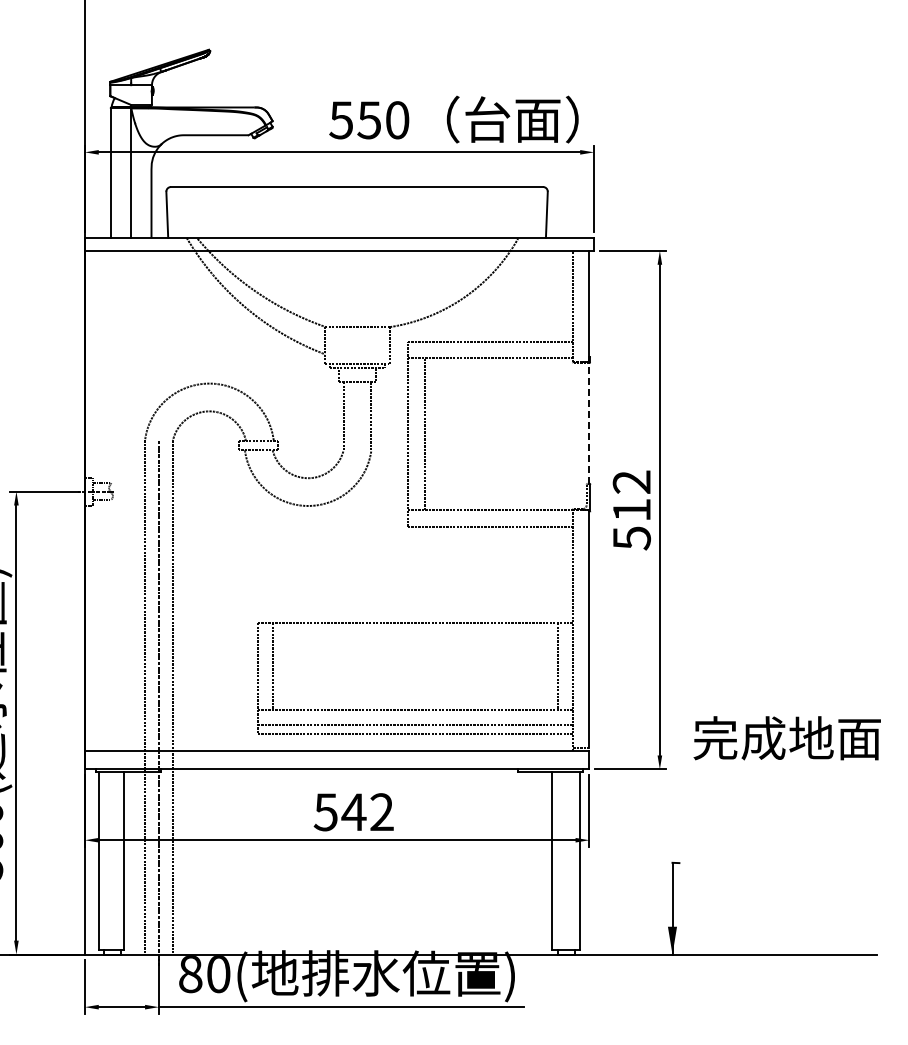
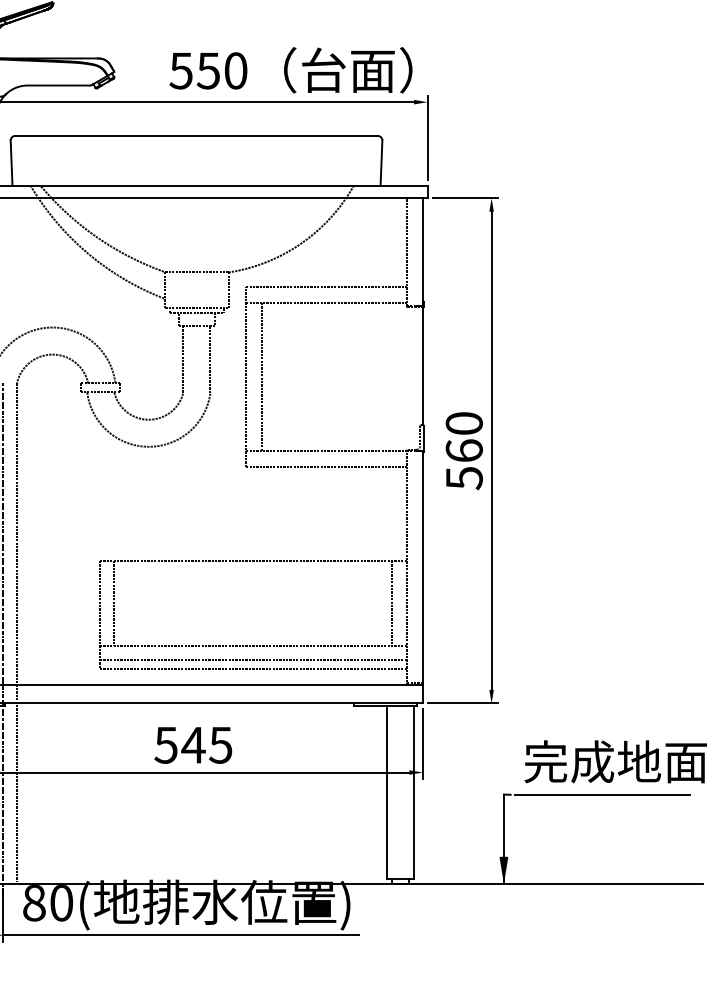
line: (589, 423) -> (423, 366), dashed -> solid
text: (631, 495) -> (463, 436), 512 -> 560
text: (786, 738) -> (615, 762), moved
text: (381, 812) -> (220, 745), 542 -> 545
line: (773, 863) -> (602, 795), added

